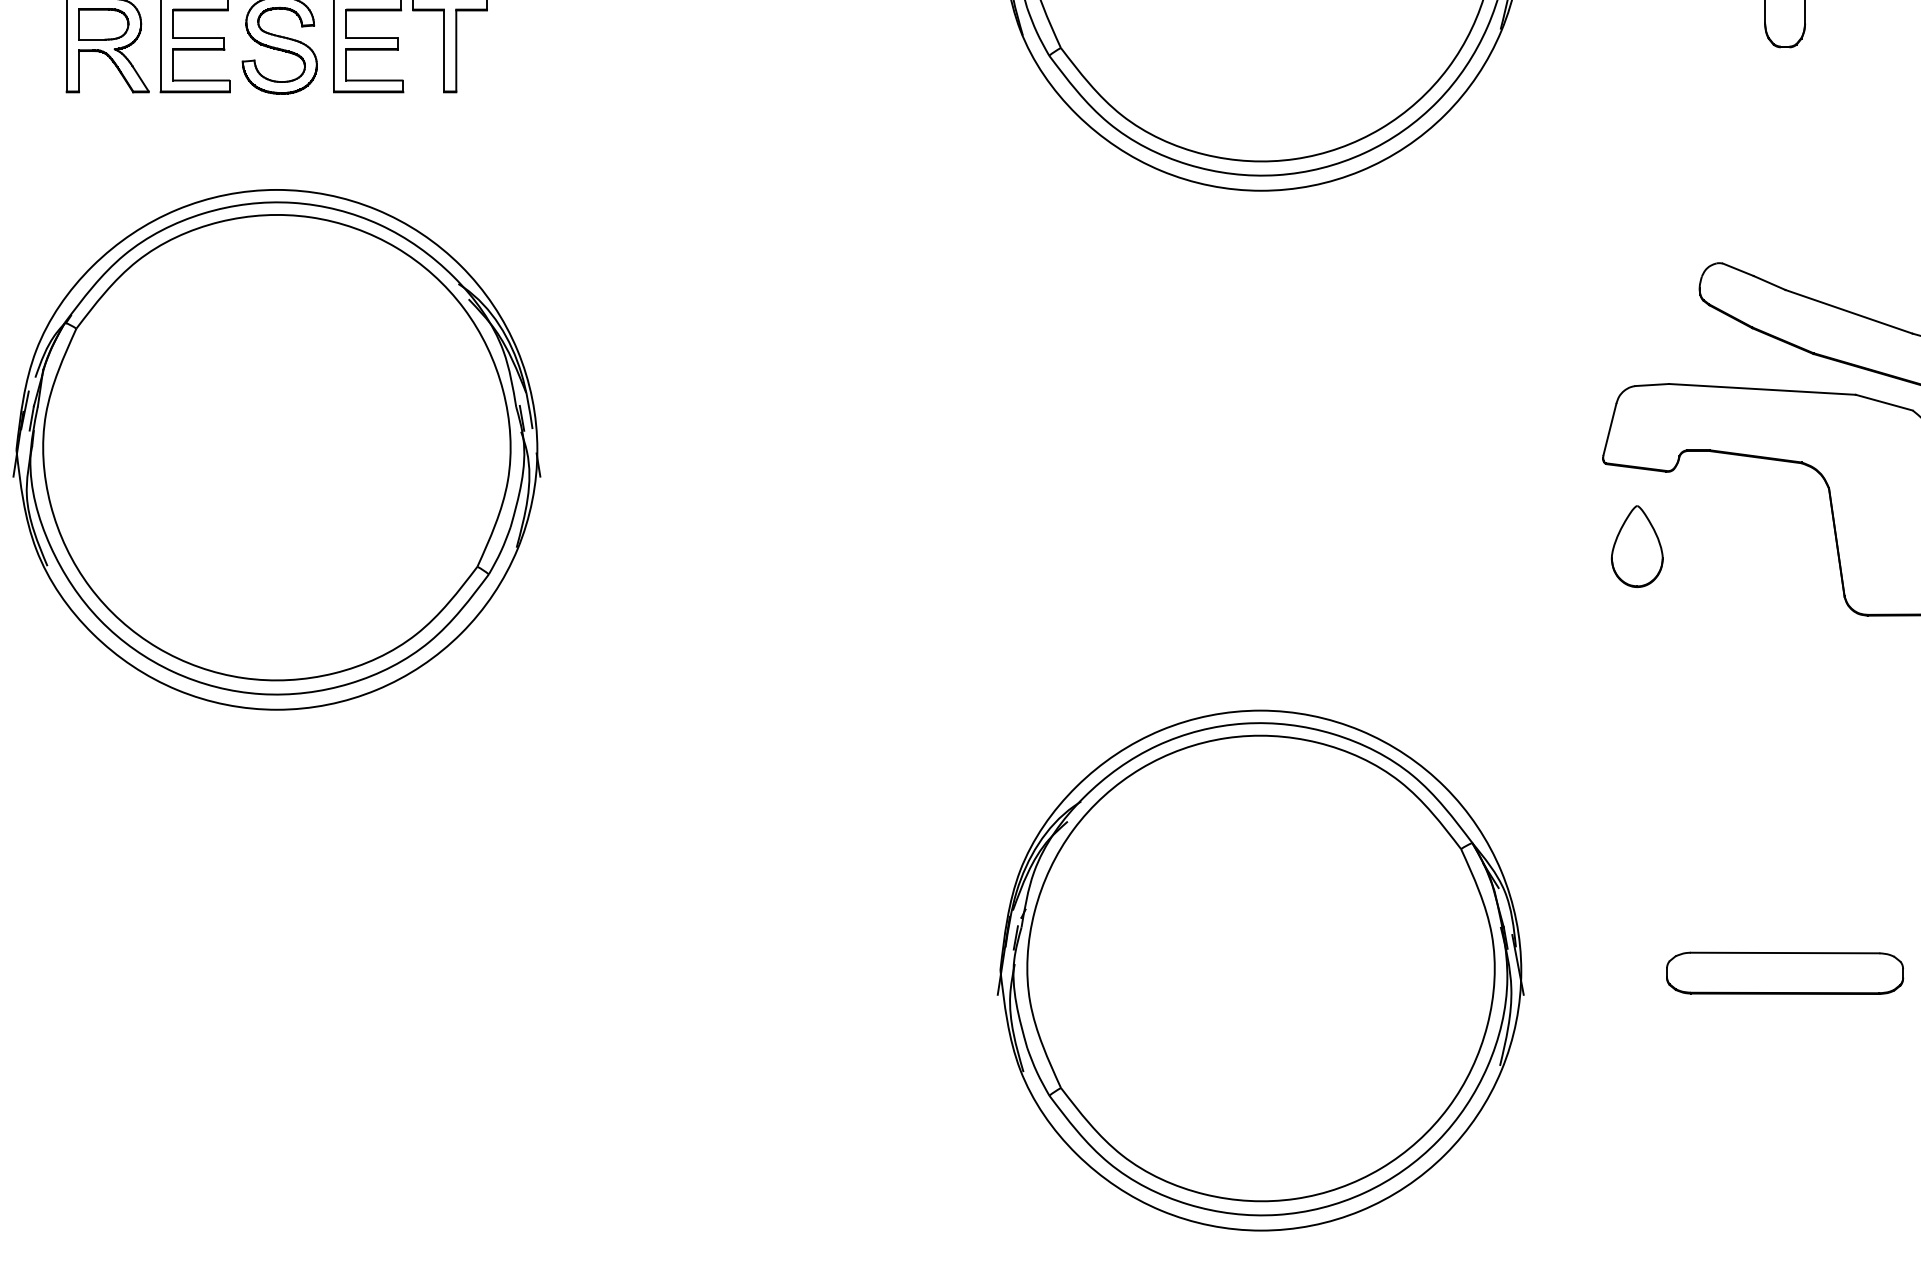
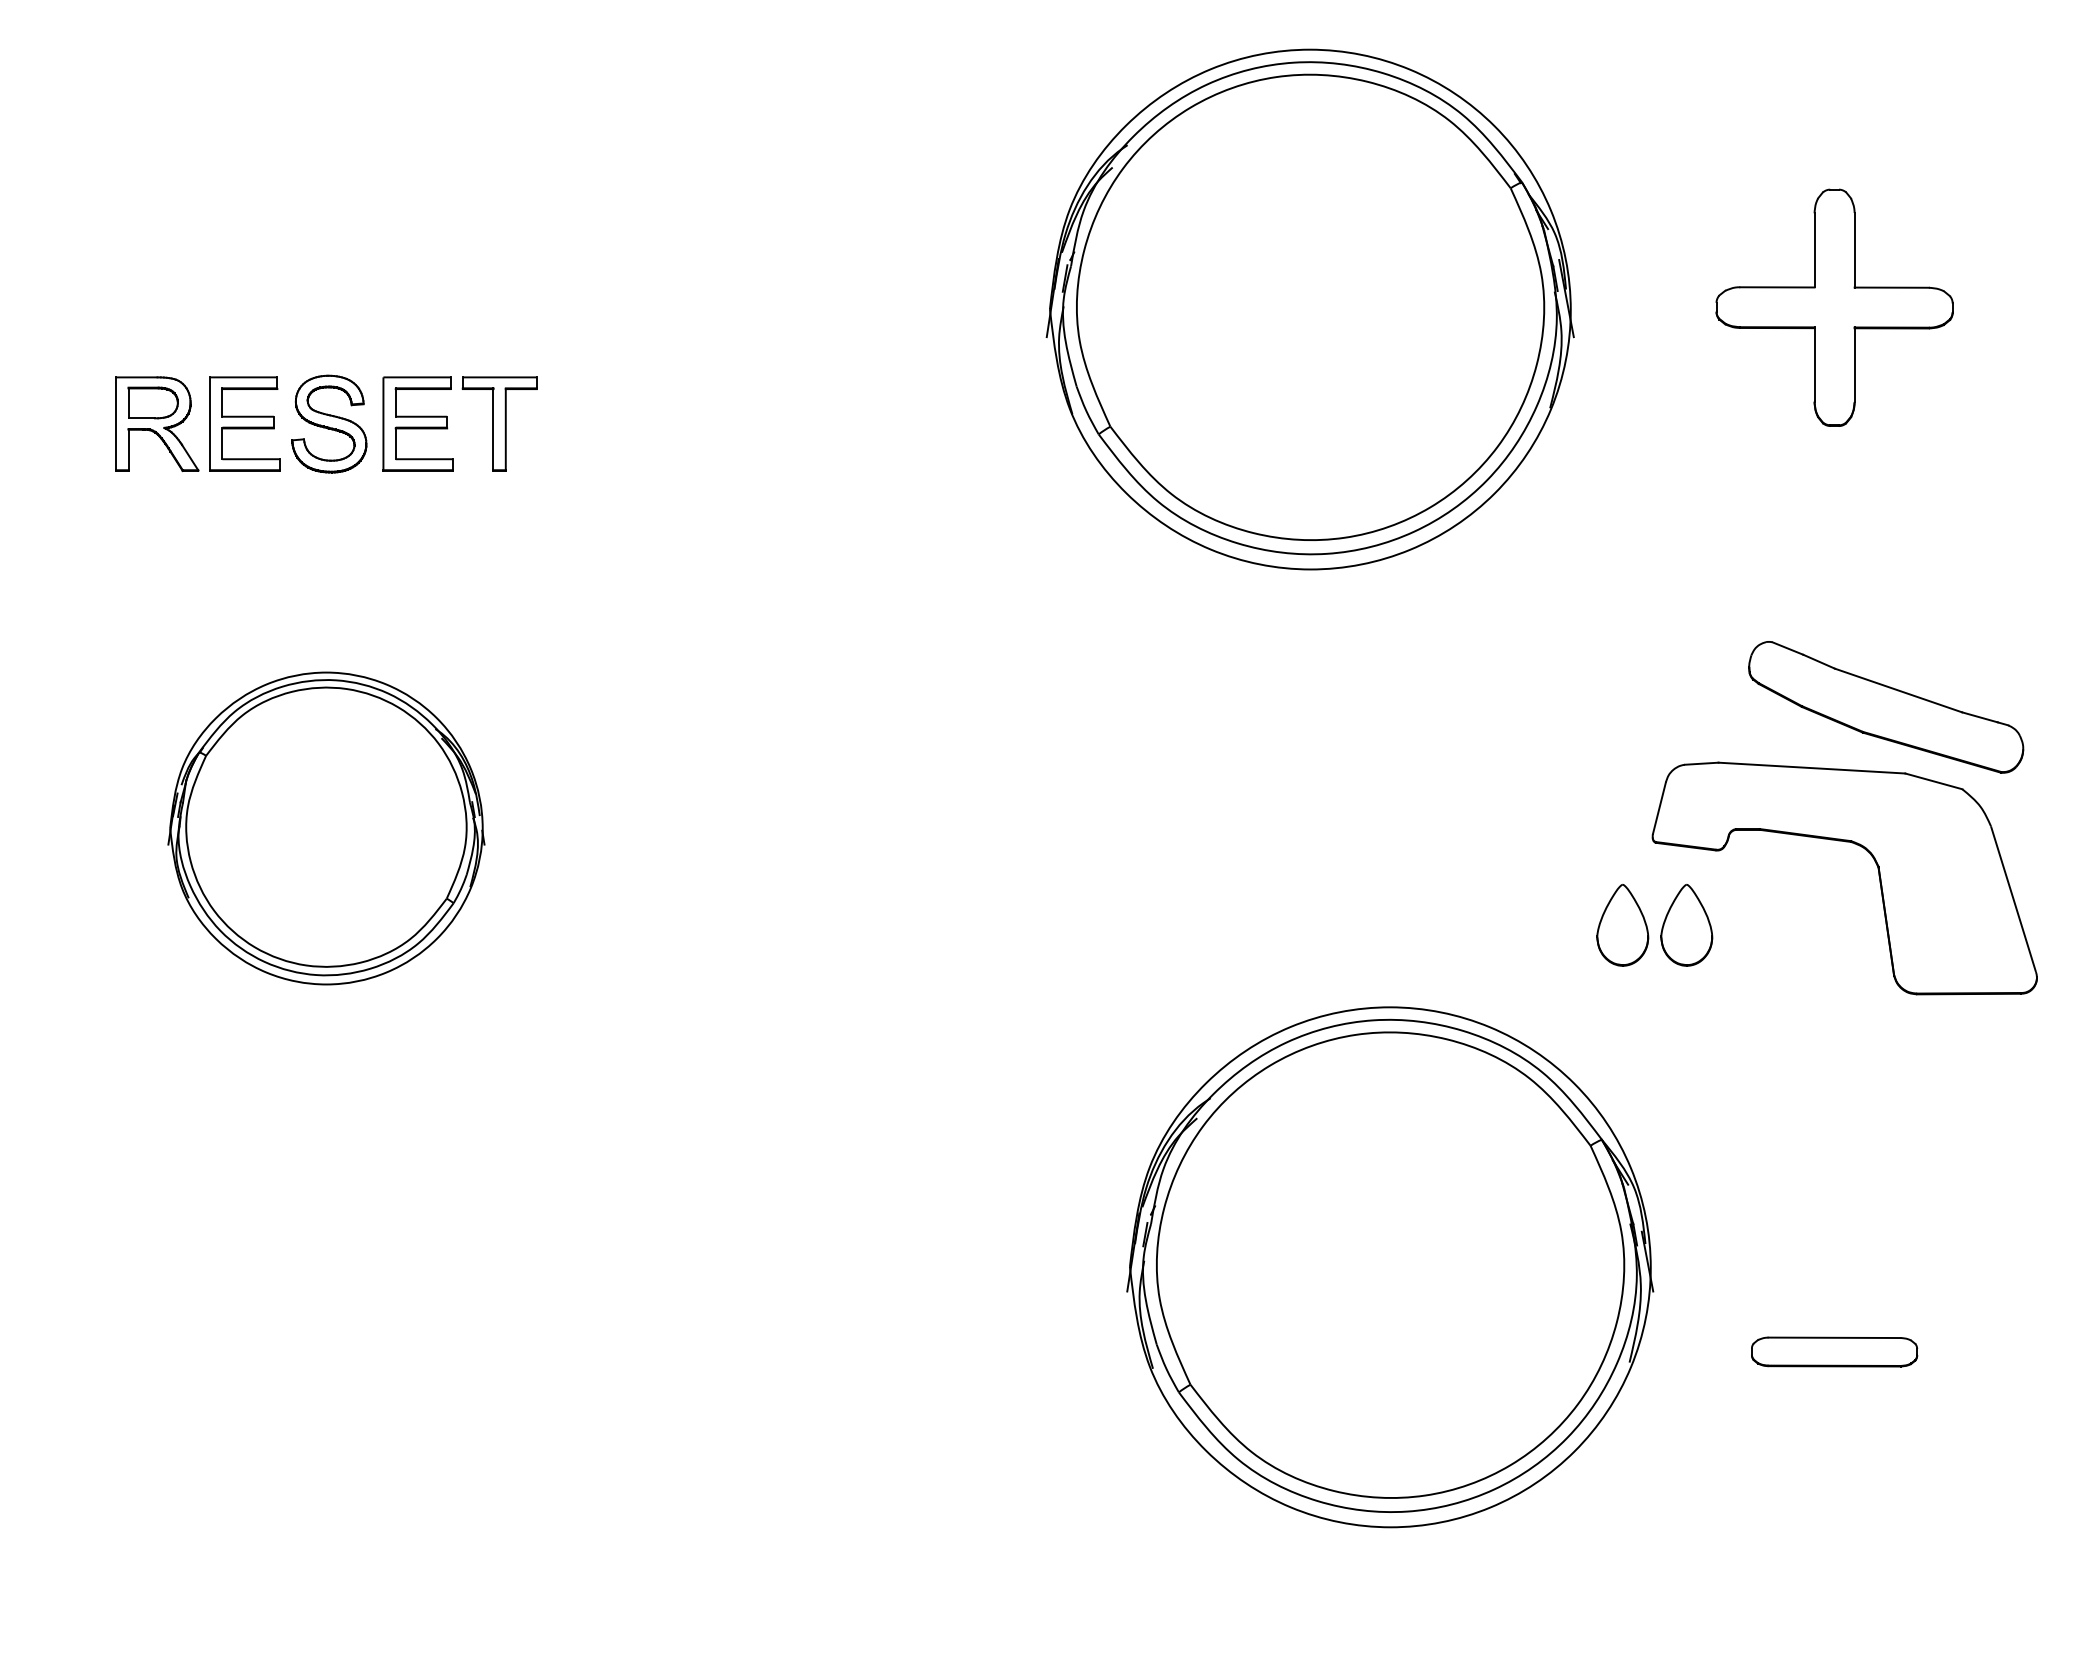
part: (277, 449) -> (326, 828), size x0.6
part: (1573, 546) -> (1622, 925), added
part: (1261, 970) -> (1390, 1267), moved
part: (1785, 972) -> (1834, 1351), size x0.7

